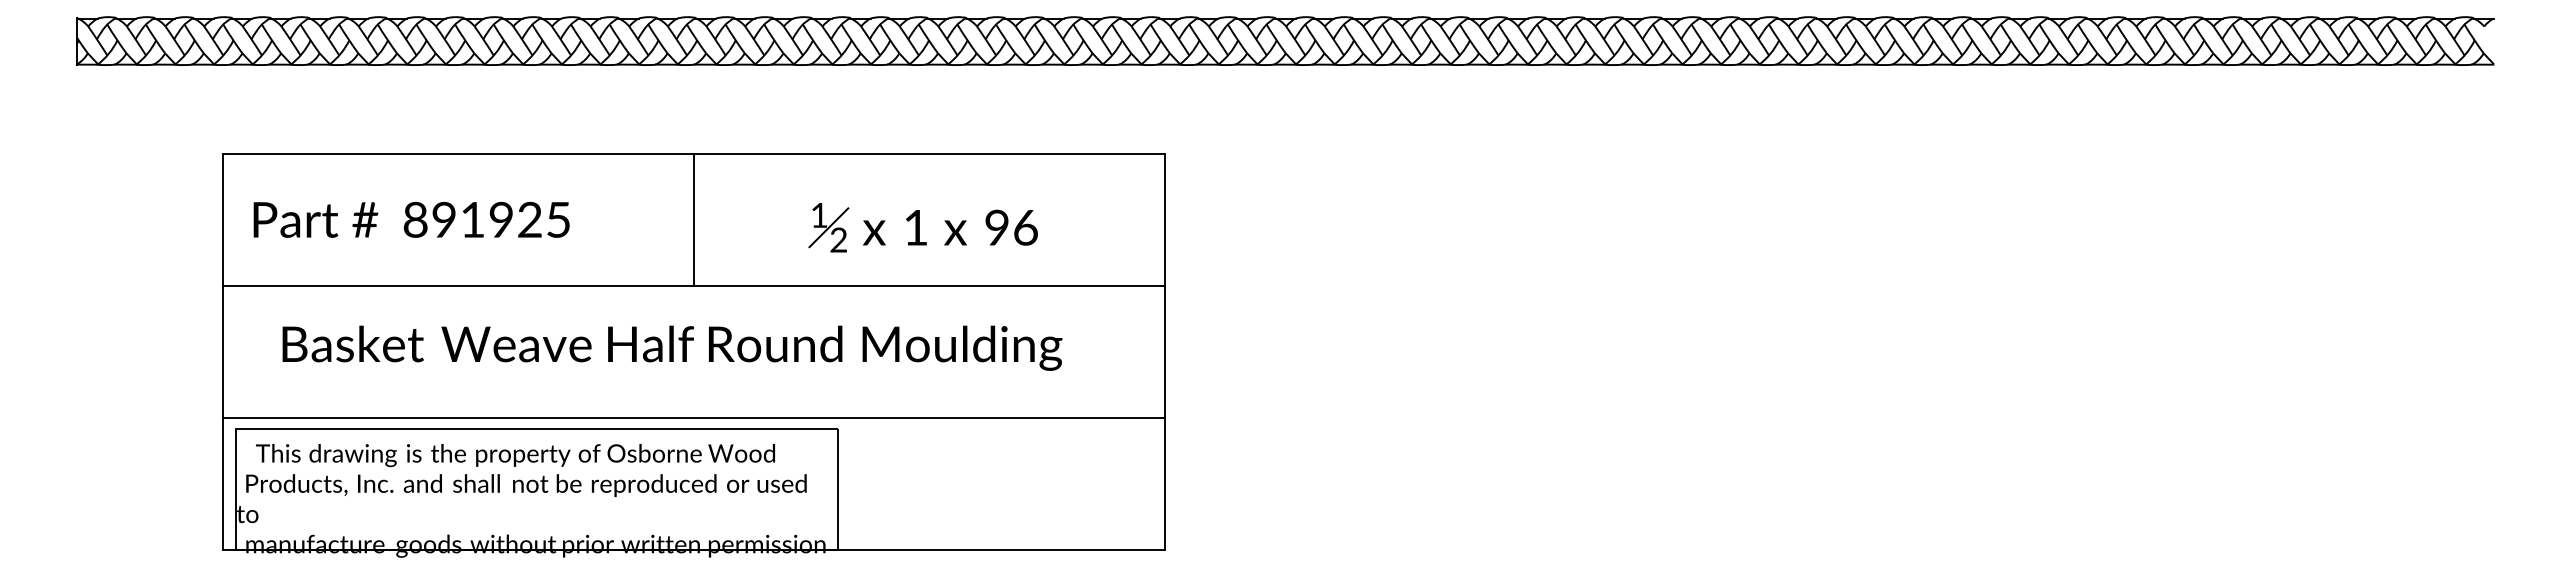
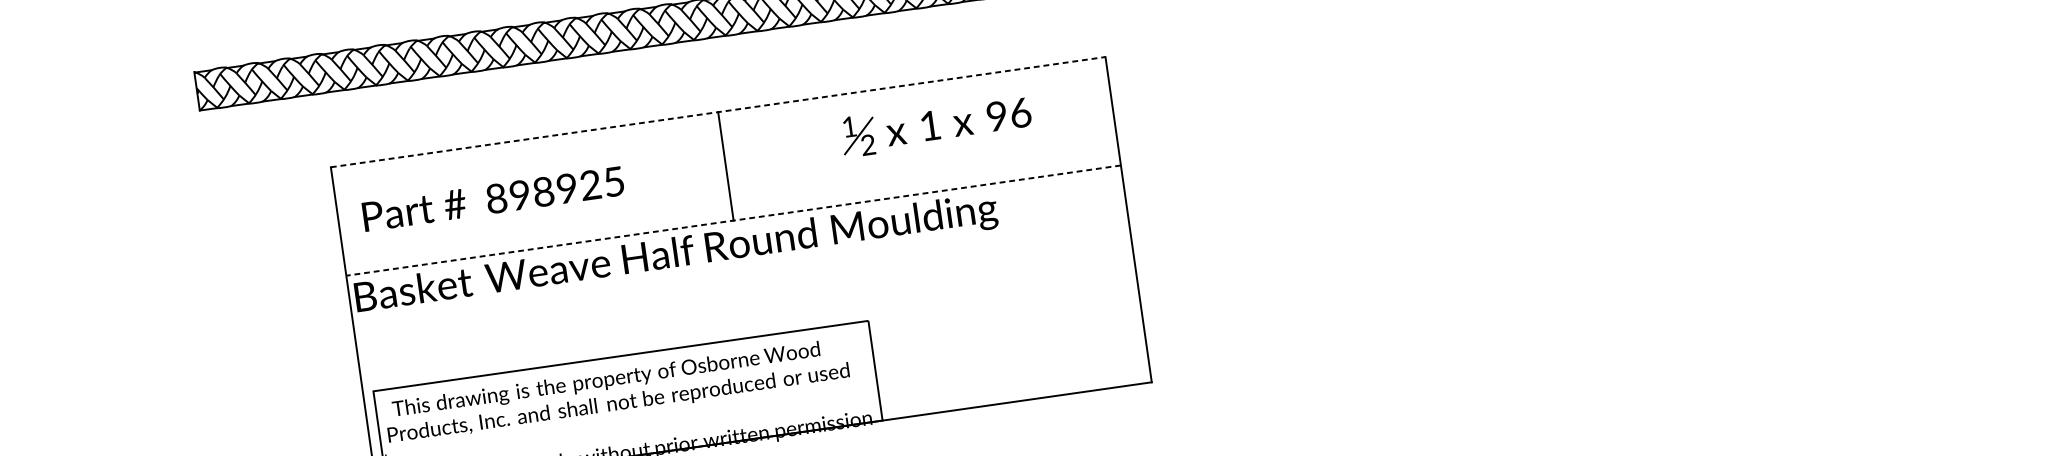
line: (694, 154) -> (718, 112), solid -> dashed
text: (472, 219) -> (543, 191), 891925 -> 898925
part: (922, 227) -> (935, 124), moved
line: (694, 286) -> (733, 220), solid -> dashed
text: (672, 347) -> (676, 254), moved
line: (694, 418) -> (749, 329), removed

